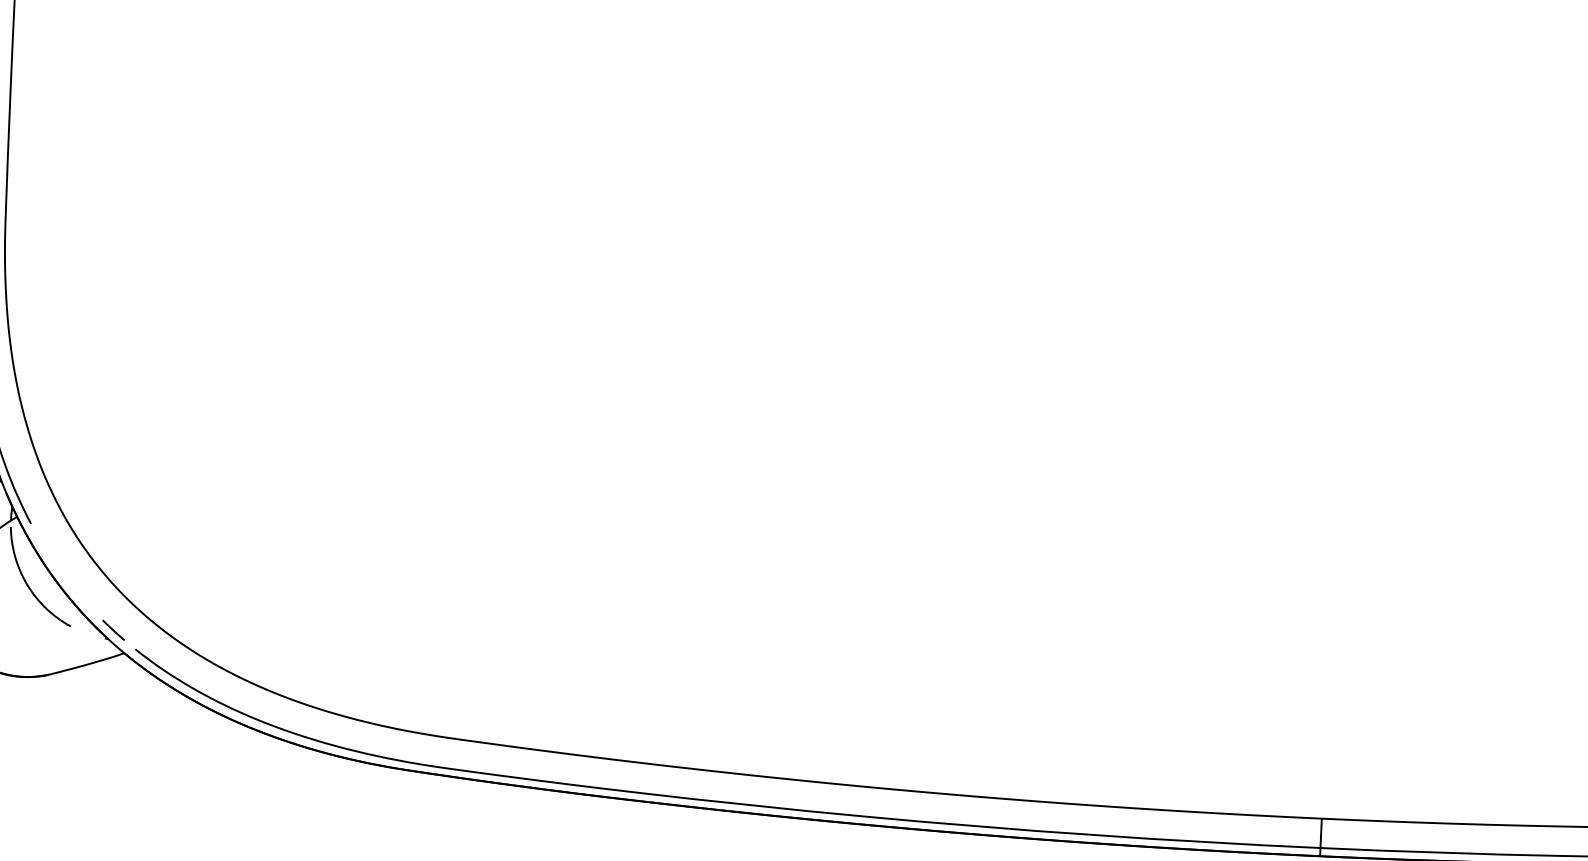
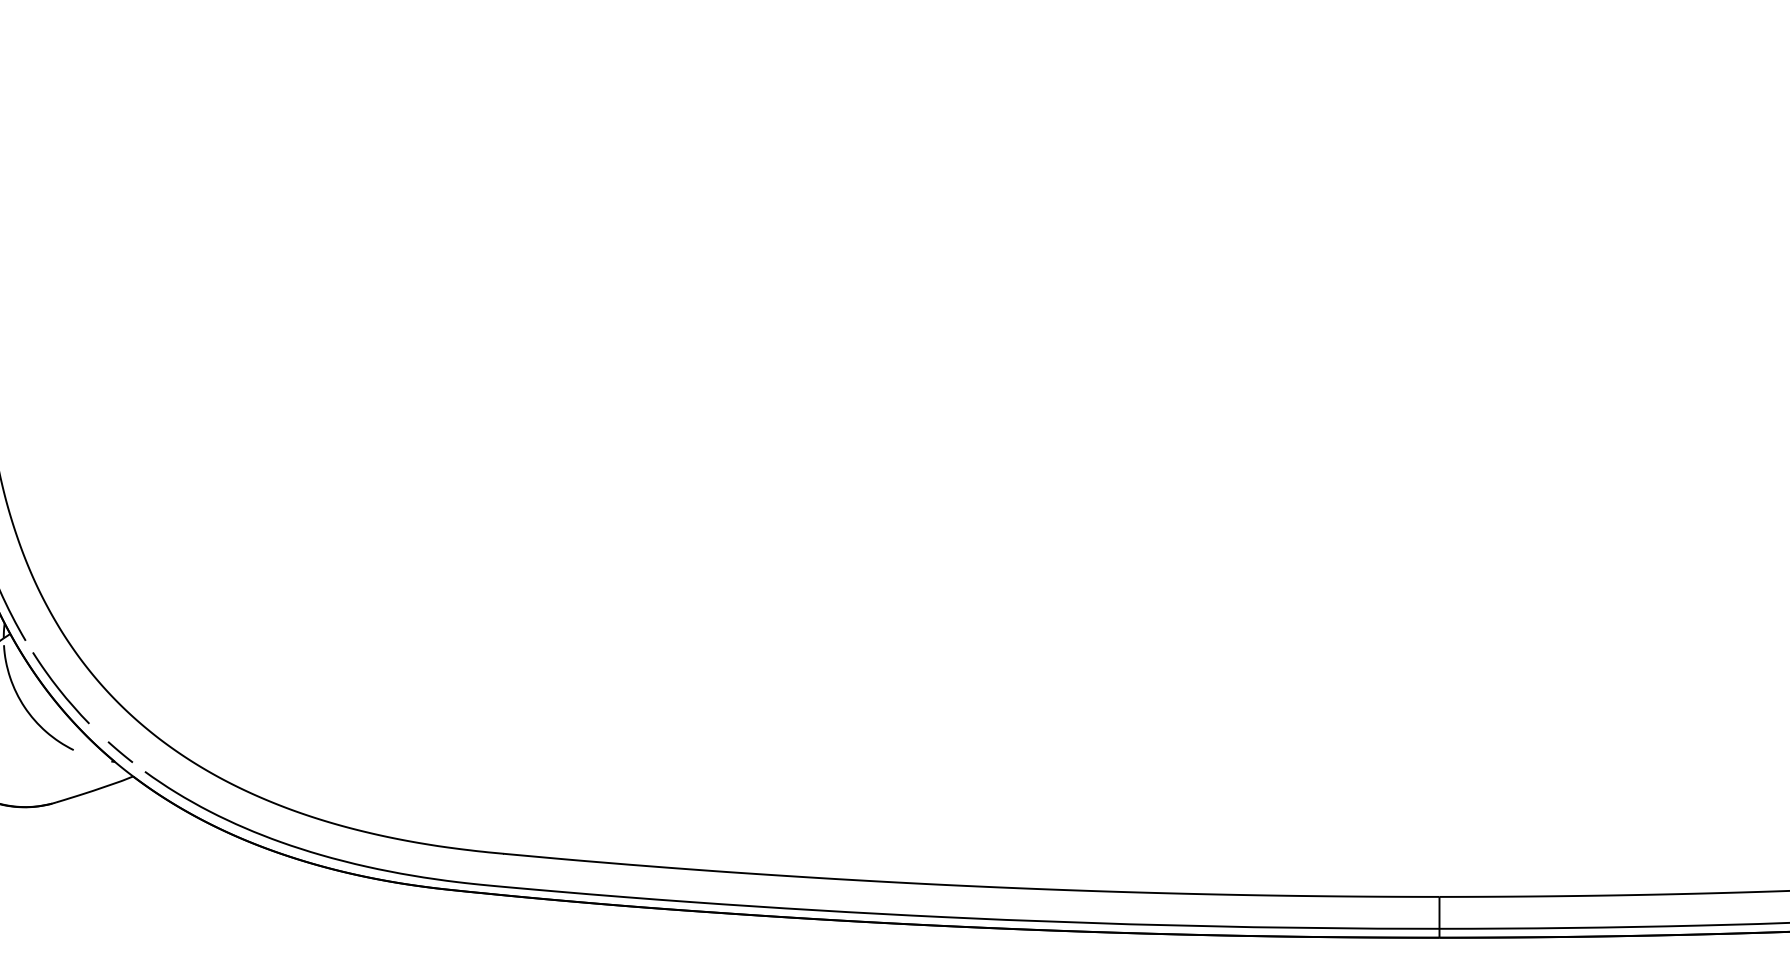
curve: (60, 569) -> (59, 688), added

